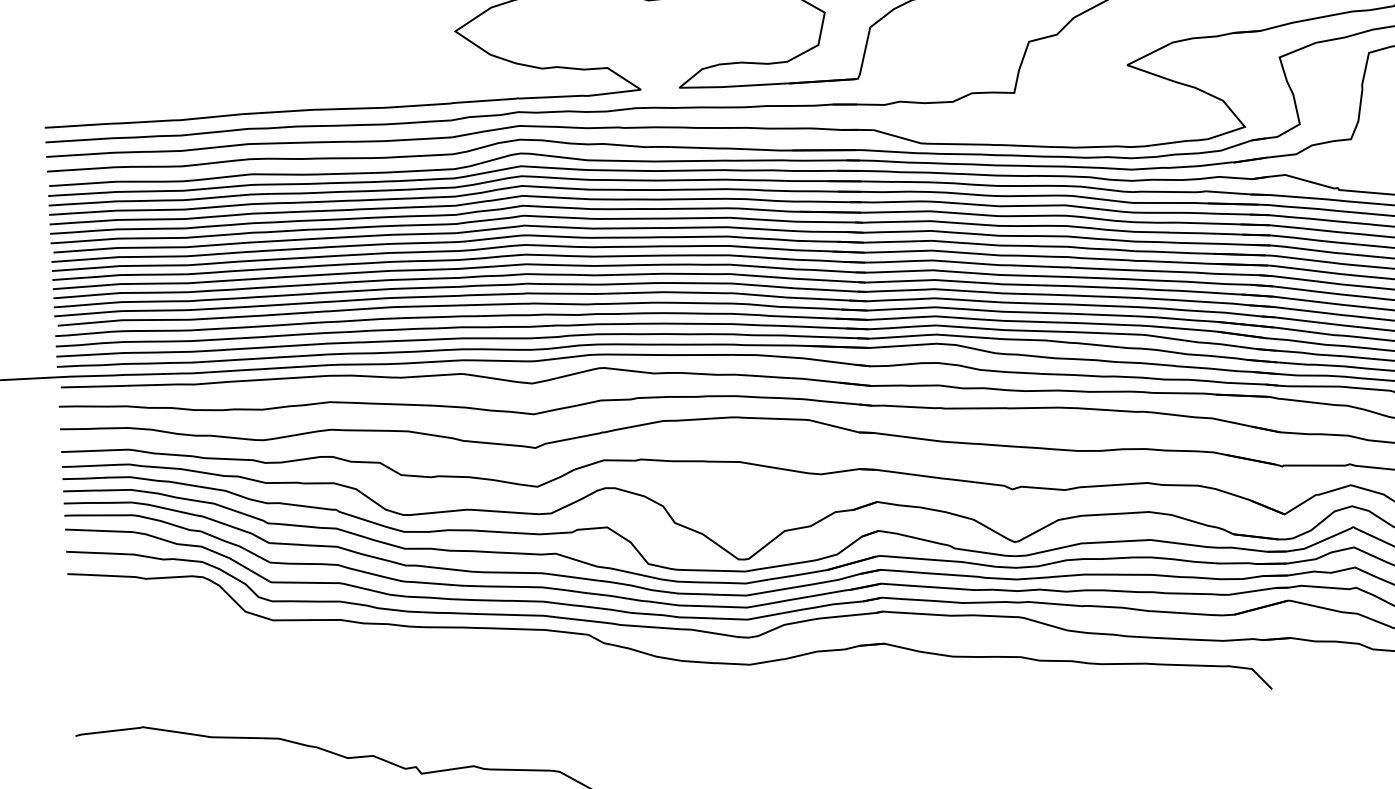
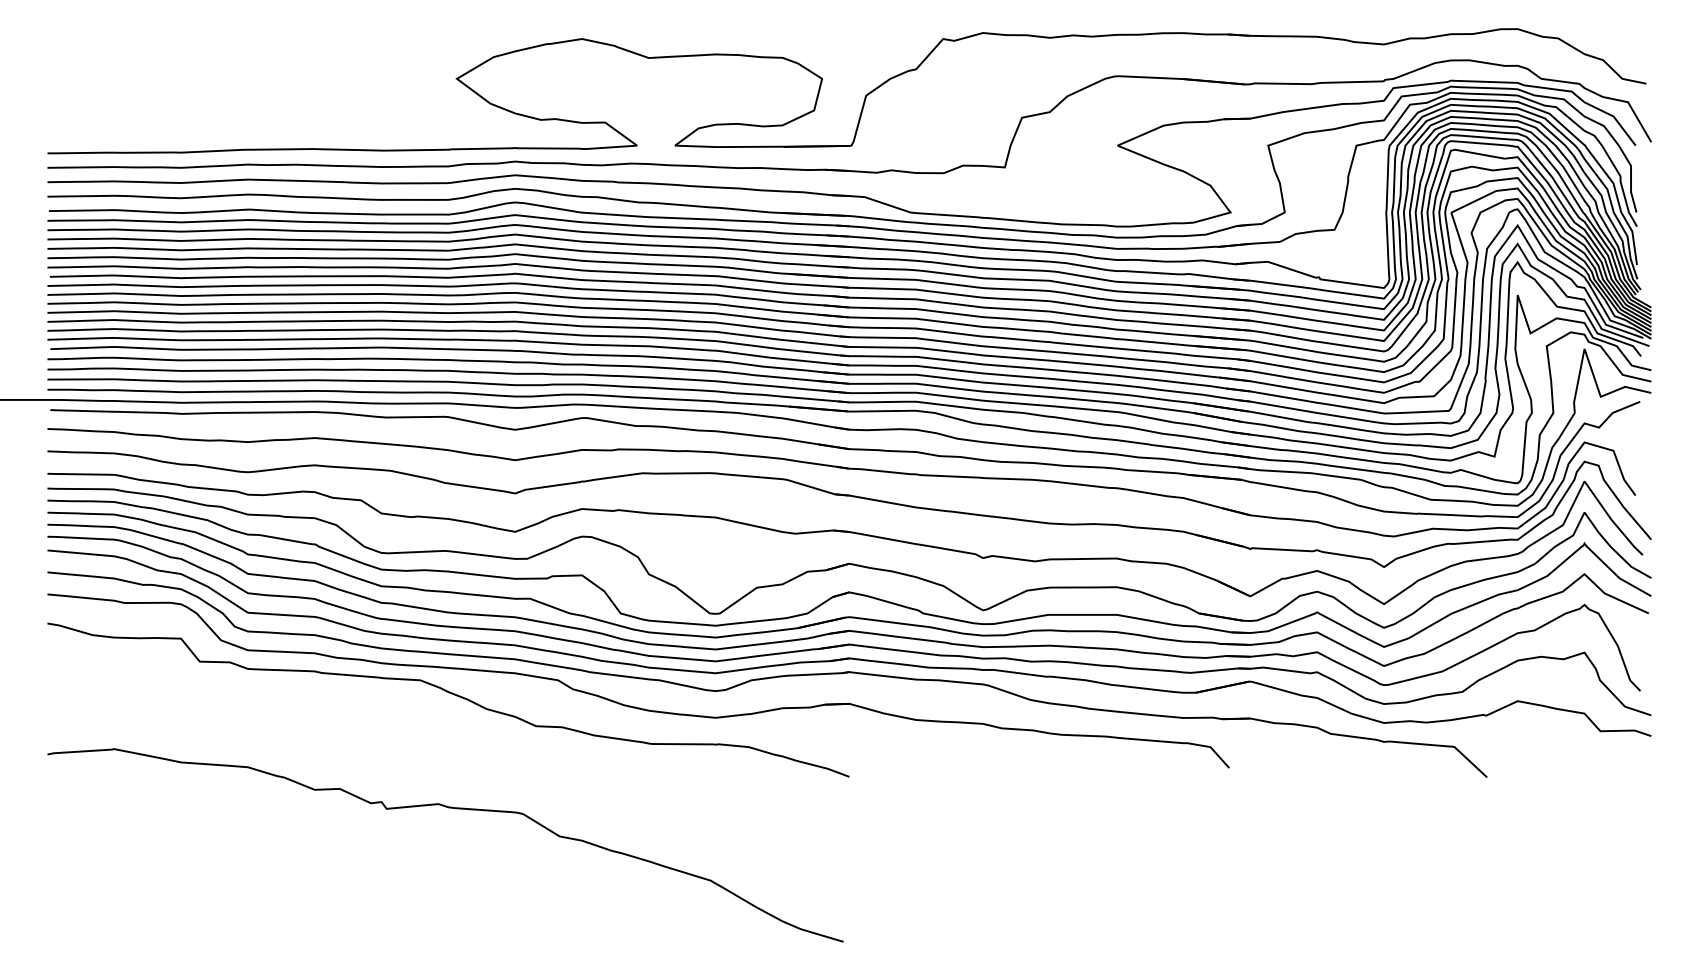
curve: (481, 654) -> (451, 694), added

